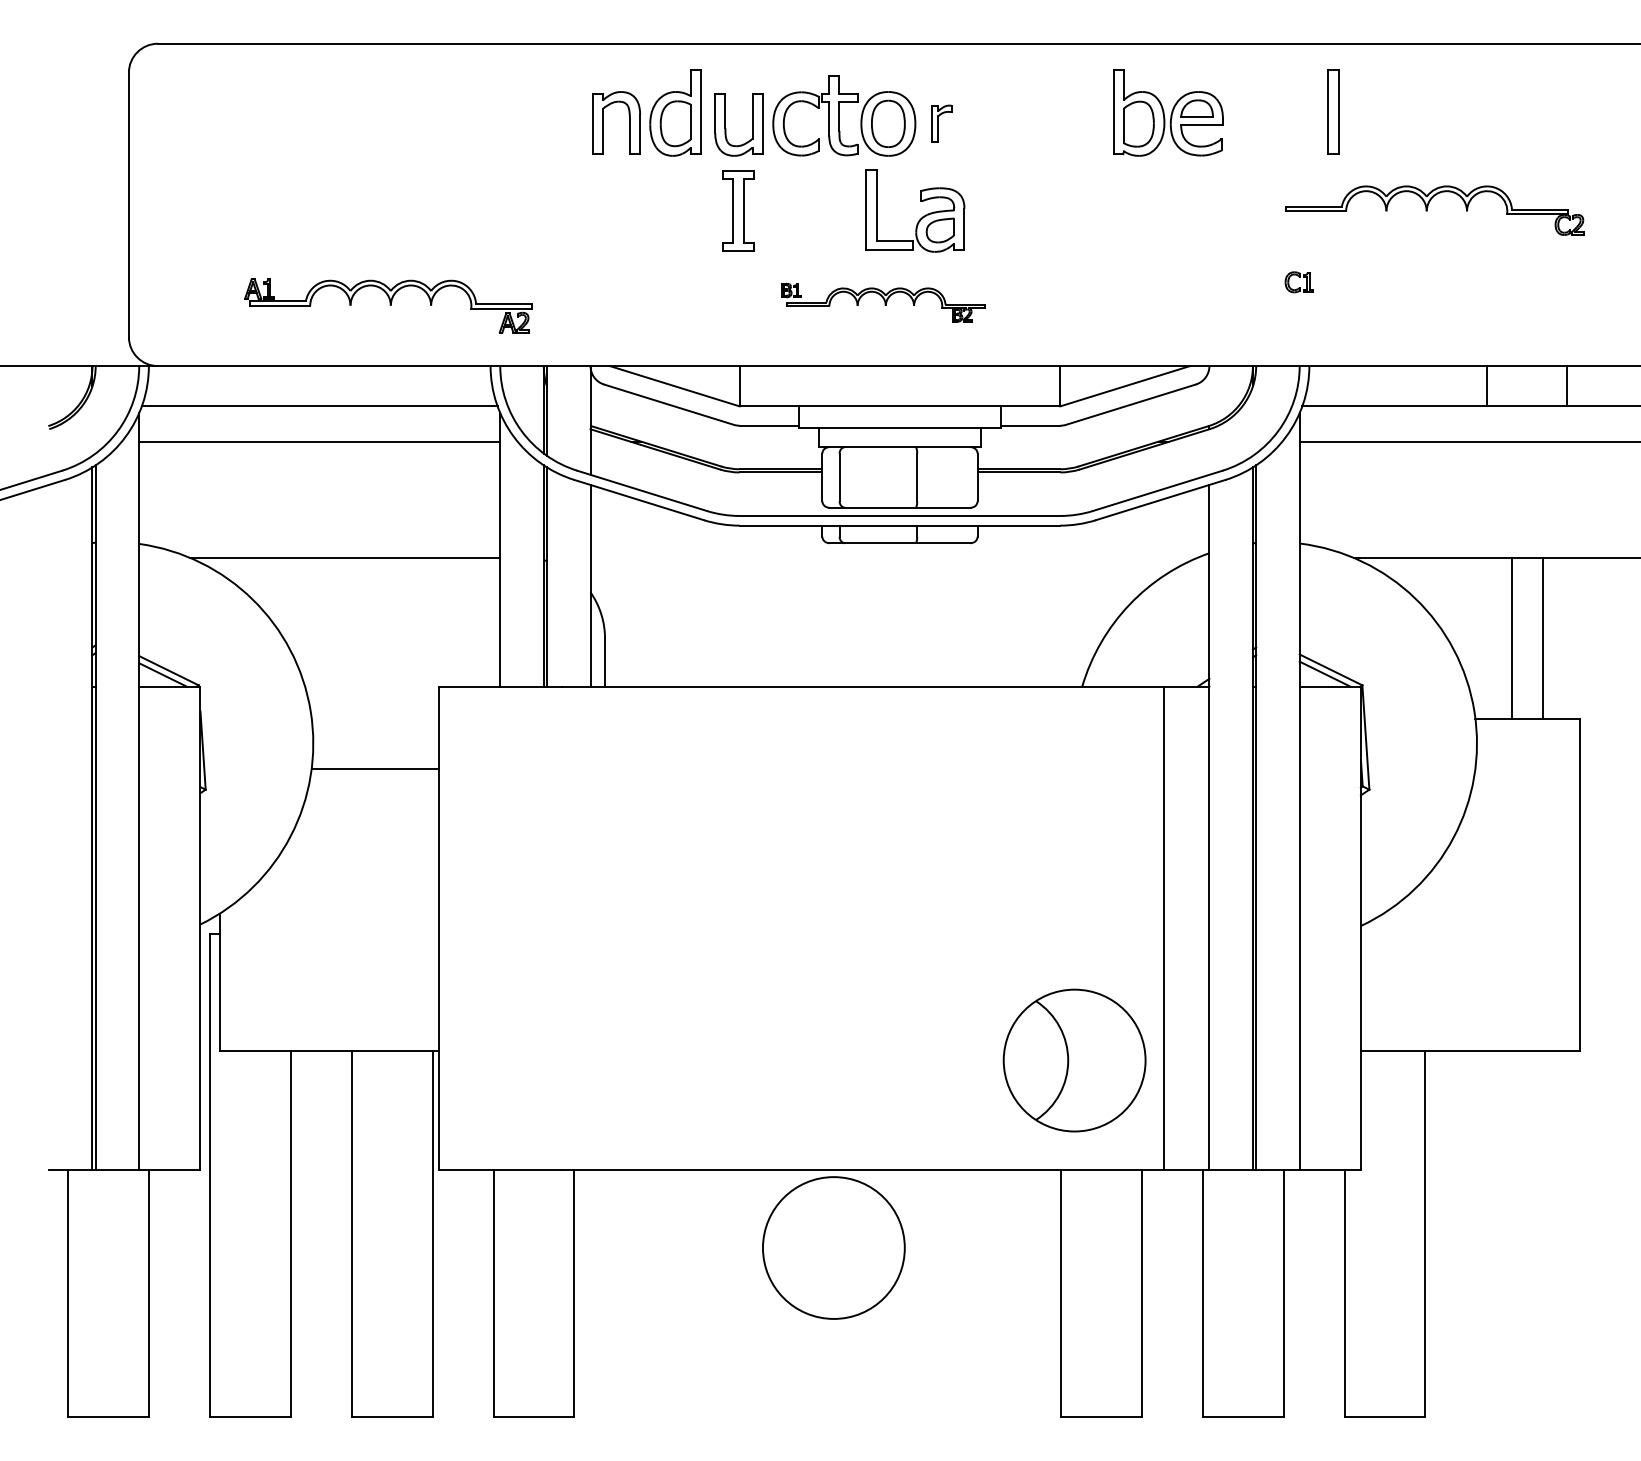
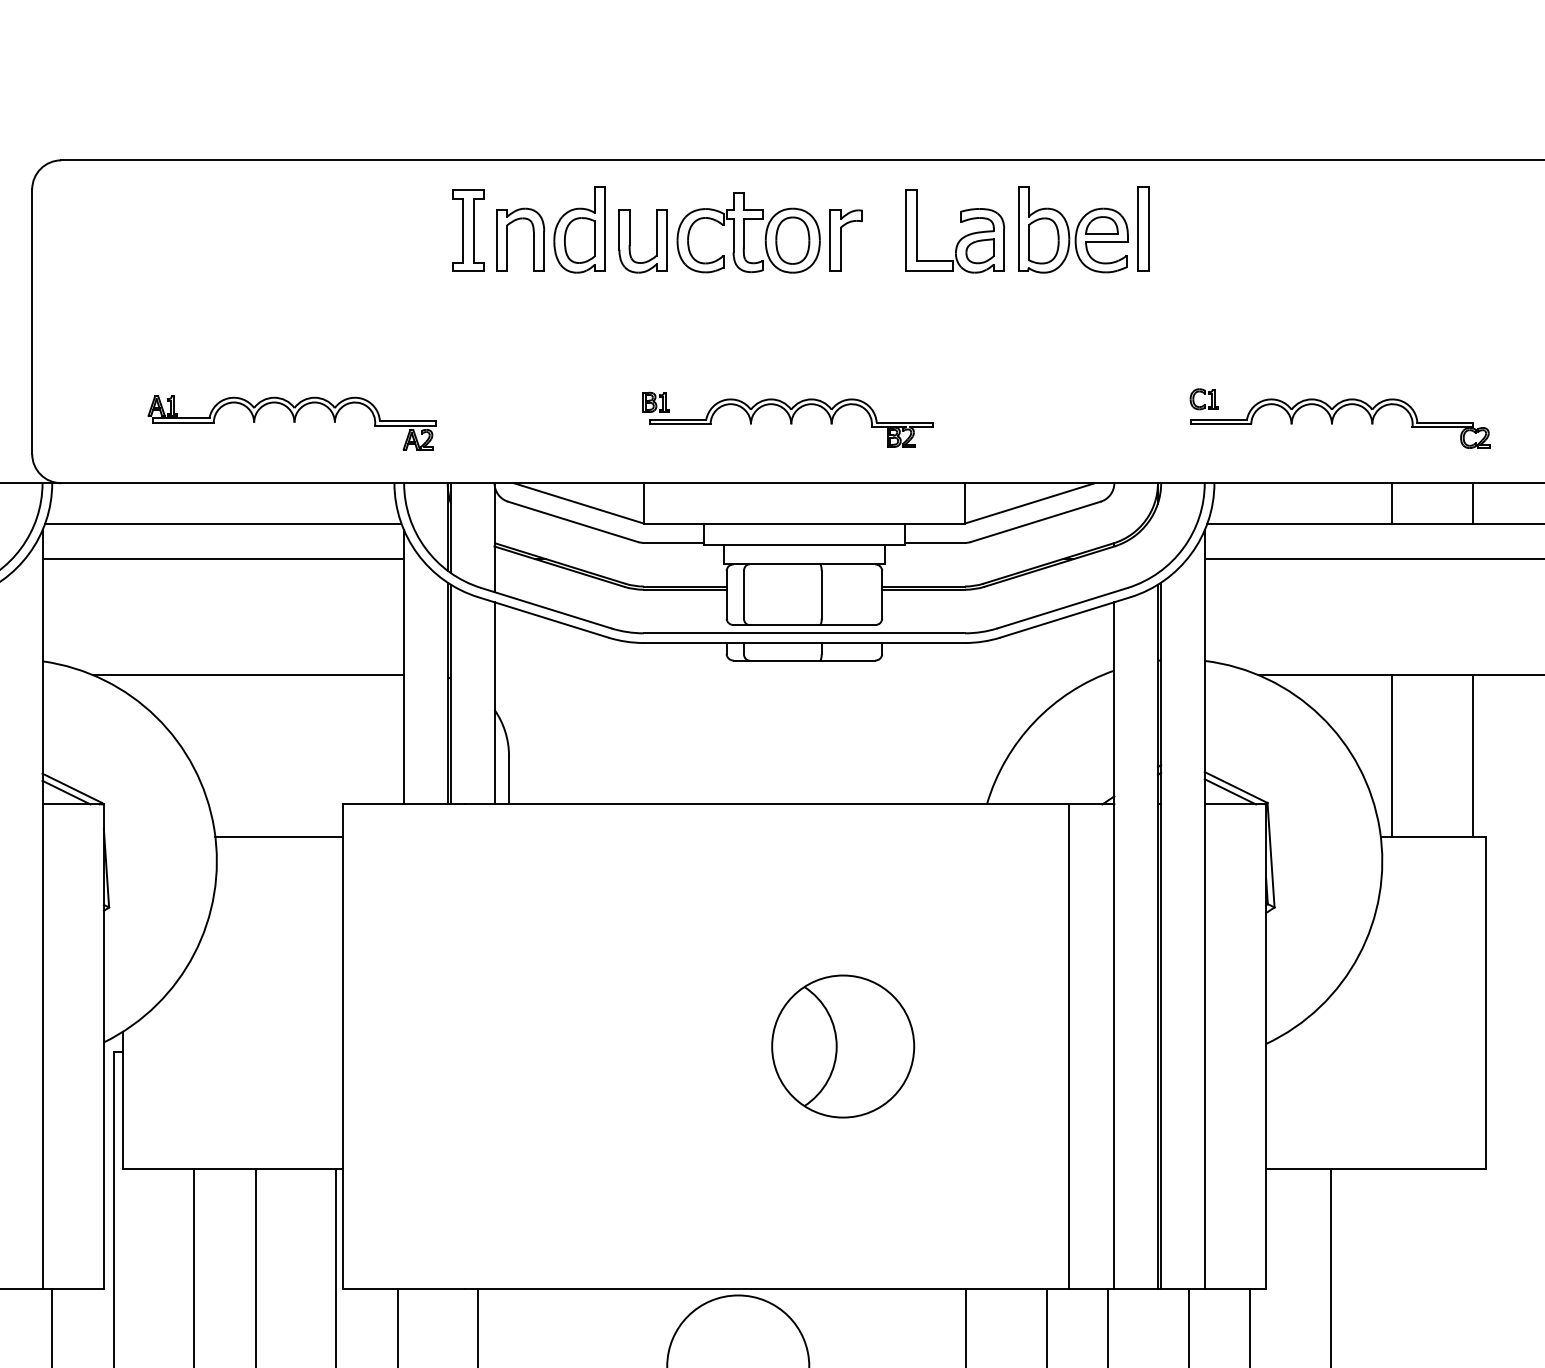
part: (1333, 111) -> (1143, 228), moved
part: (941, 123) -> (846, 240), size x1.67
part: (1428, 207) -> (1333, 420), moved
part: (738, 210) -> (468, 230), moved
part: (922, 216) -> (962, 237), moved
part: (883, 302) -> (787, 419), size x1.43
line: (1512, 638) -> (1472, 756), moved
line: (1542, 638) -> (1391, 756), moved
line: (375, 769) -> (279, 837), moved
part: (1074, 1060) -> (843, 1046), moved

